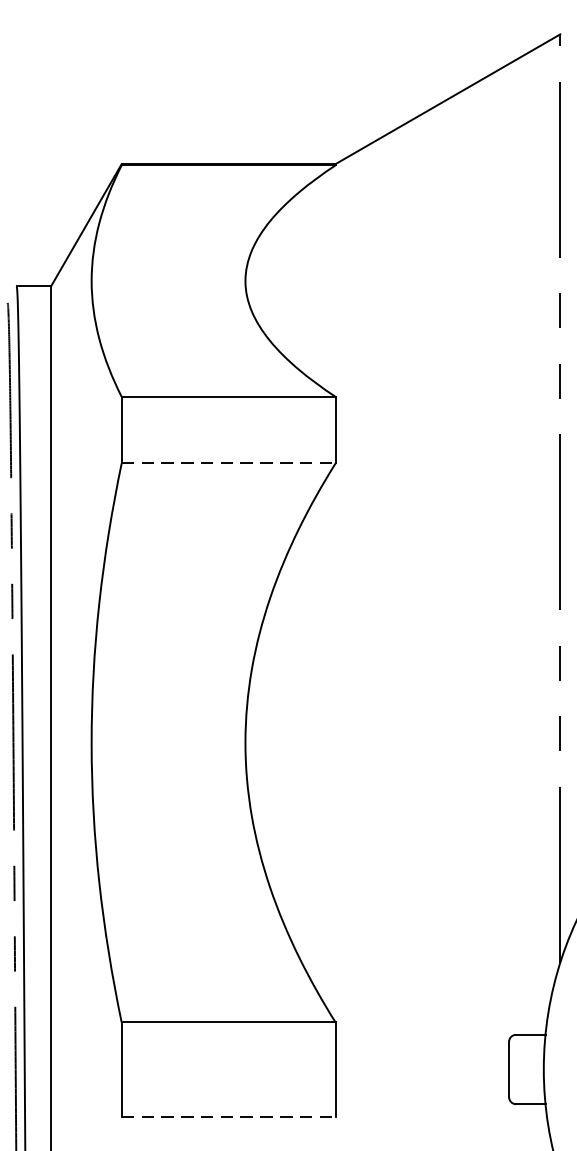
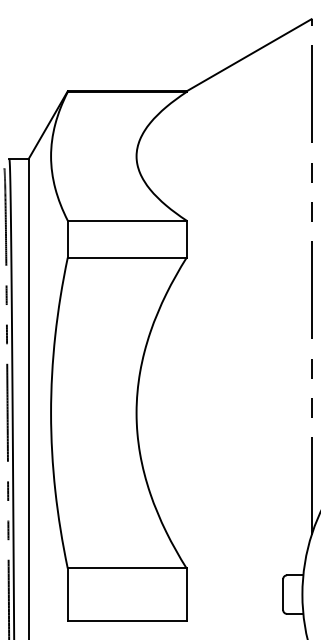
line: (229, 463) -> (127, 257), dashed -> solid
line: (229, 1116) -> (127, 620), dashed -> solid

